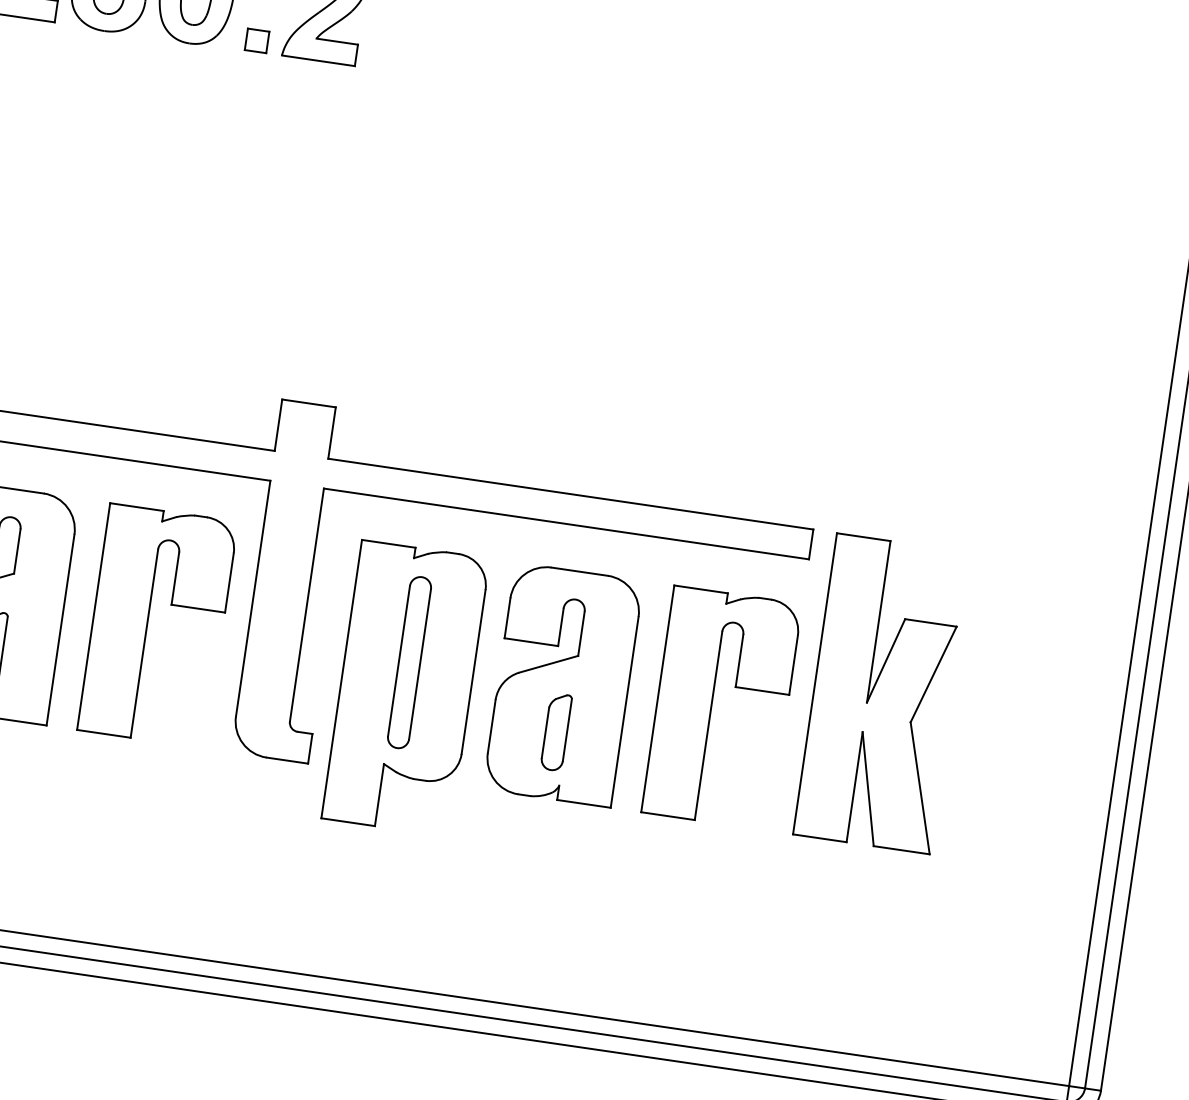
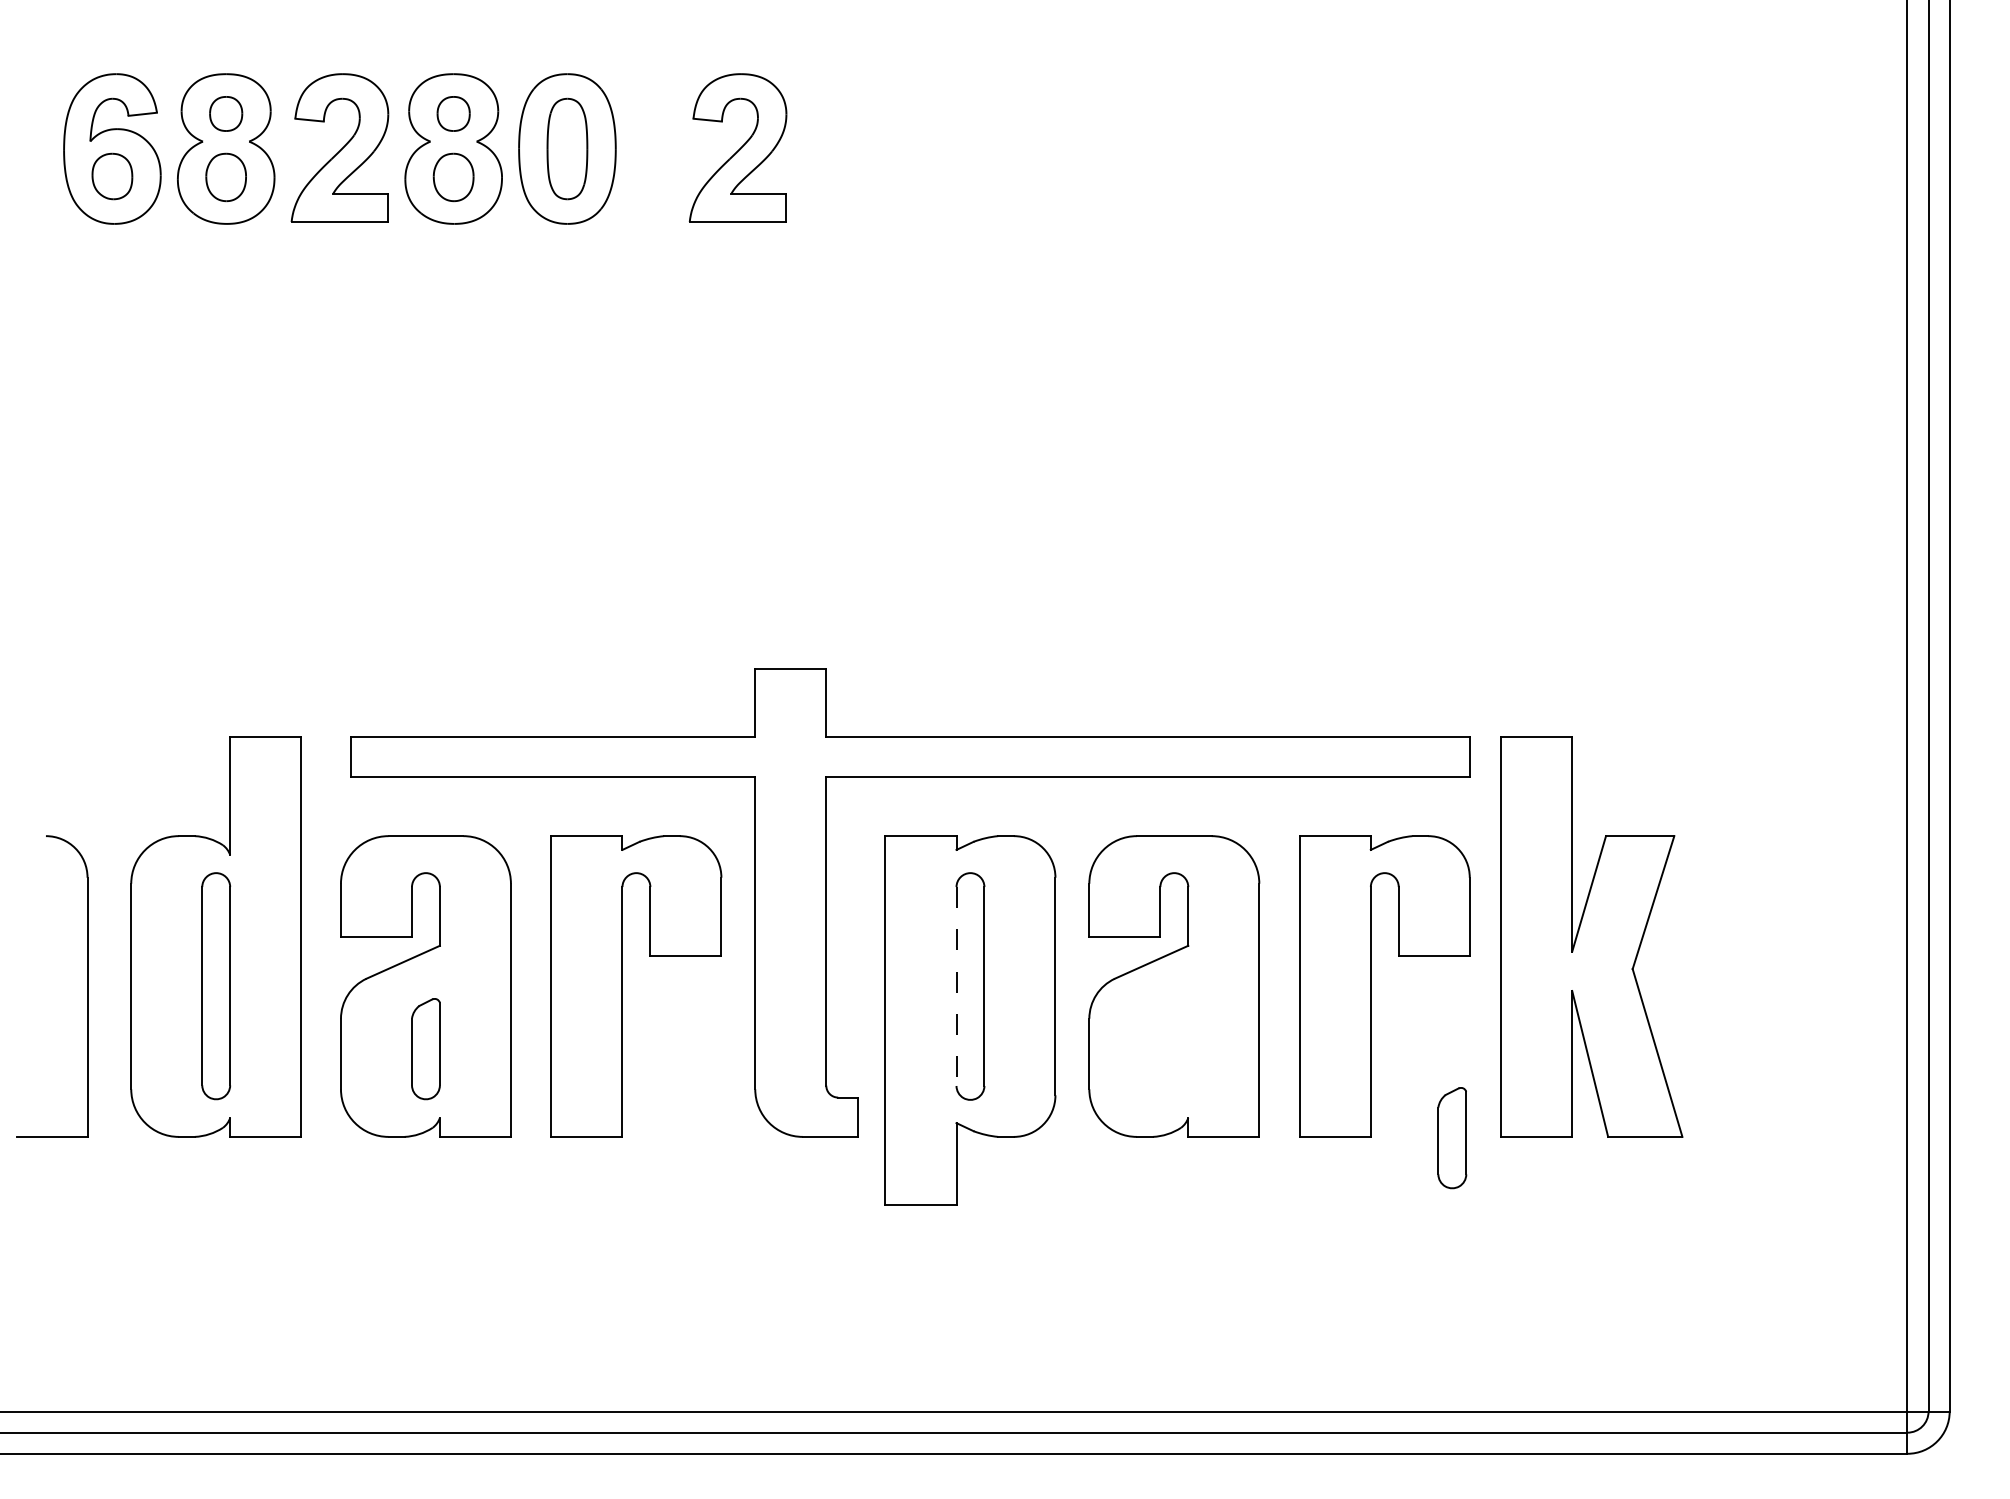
part: (257, 40) -> (654, 207), removed
line: (398, 661) -> (956, 987), solid -> dashed
part: (556, 732) -> (1452, 1138), moved

